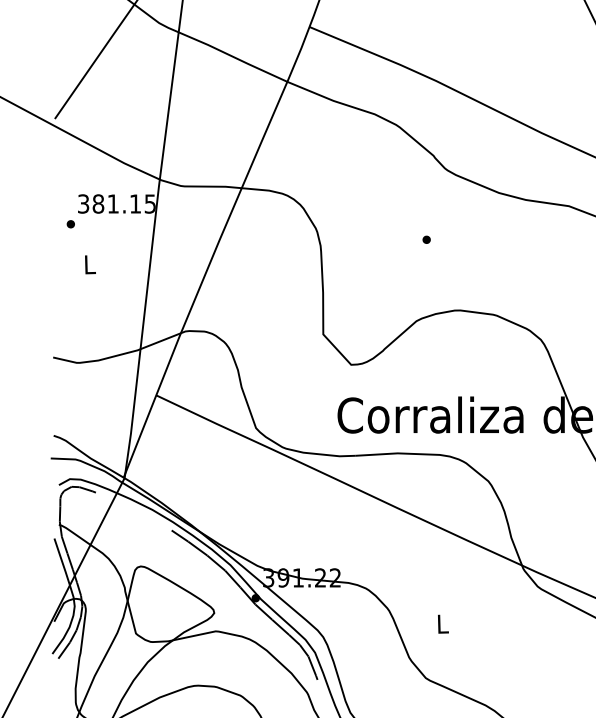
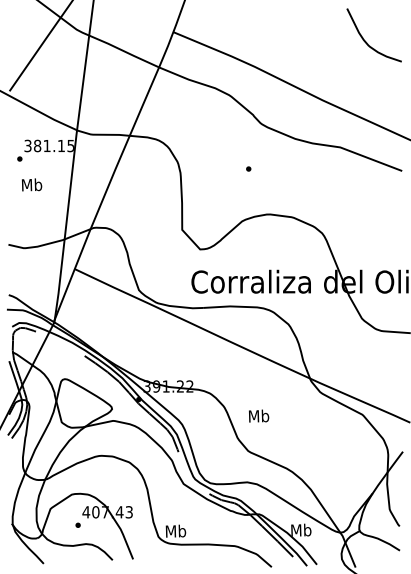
text: (88, 263) -> (31, 184), L -> Mb
text: (443, 622) -> (259, 415), L -> Mb

